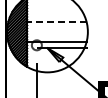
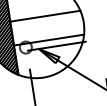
line: (56, 21) -> (44, 15), dashed -> solid

